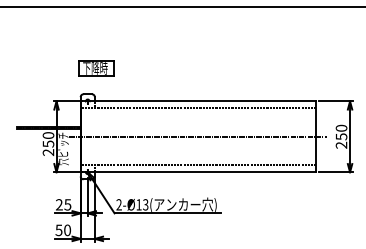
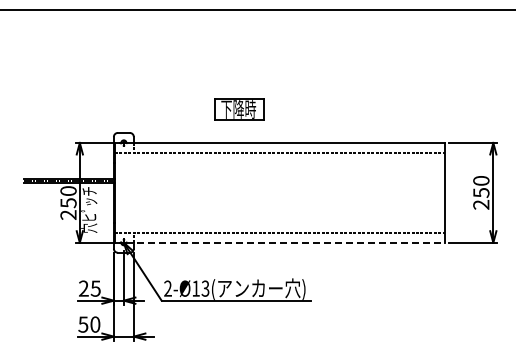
part: (96, 68) -> (239, 109), moved
line: (198, 136) -> (279, 192), removed
line: (198, 172) -> (280, 242), solid -> dashed

